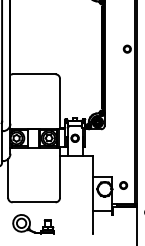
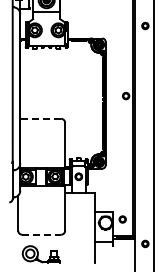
line: (33, 73) -> (41, 118), solid -> dashed
line: (35, 202) -> (42, 234), solid -> dashed

